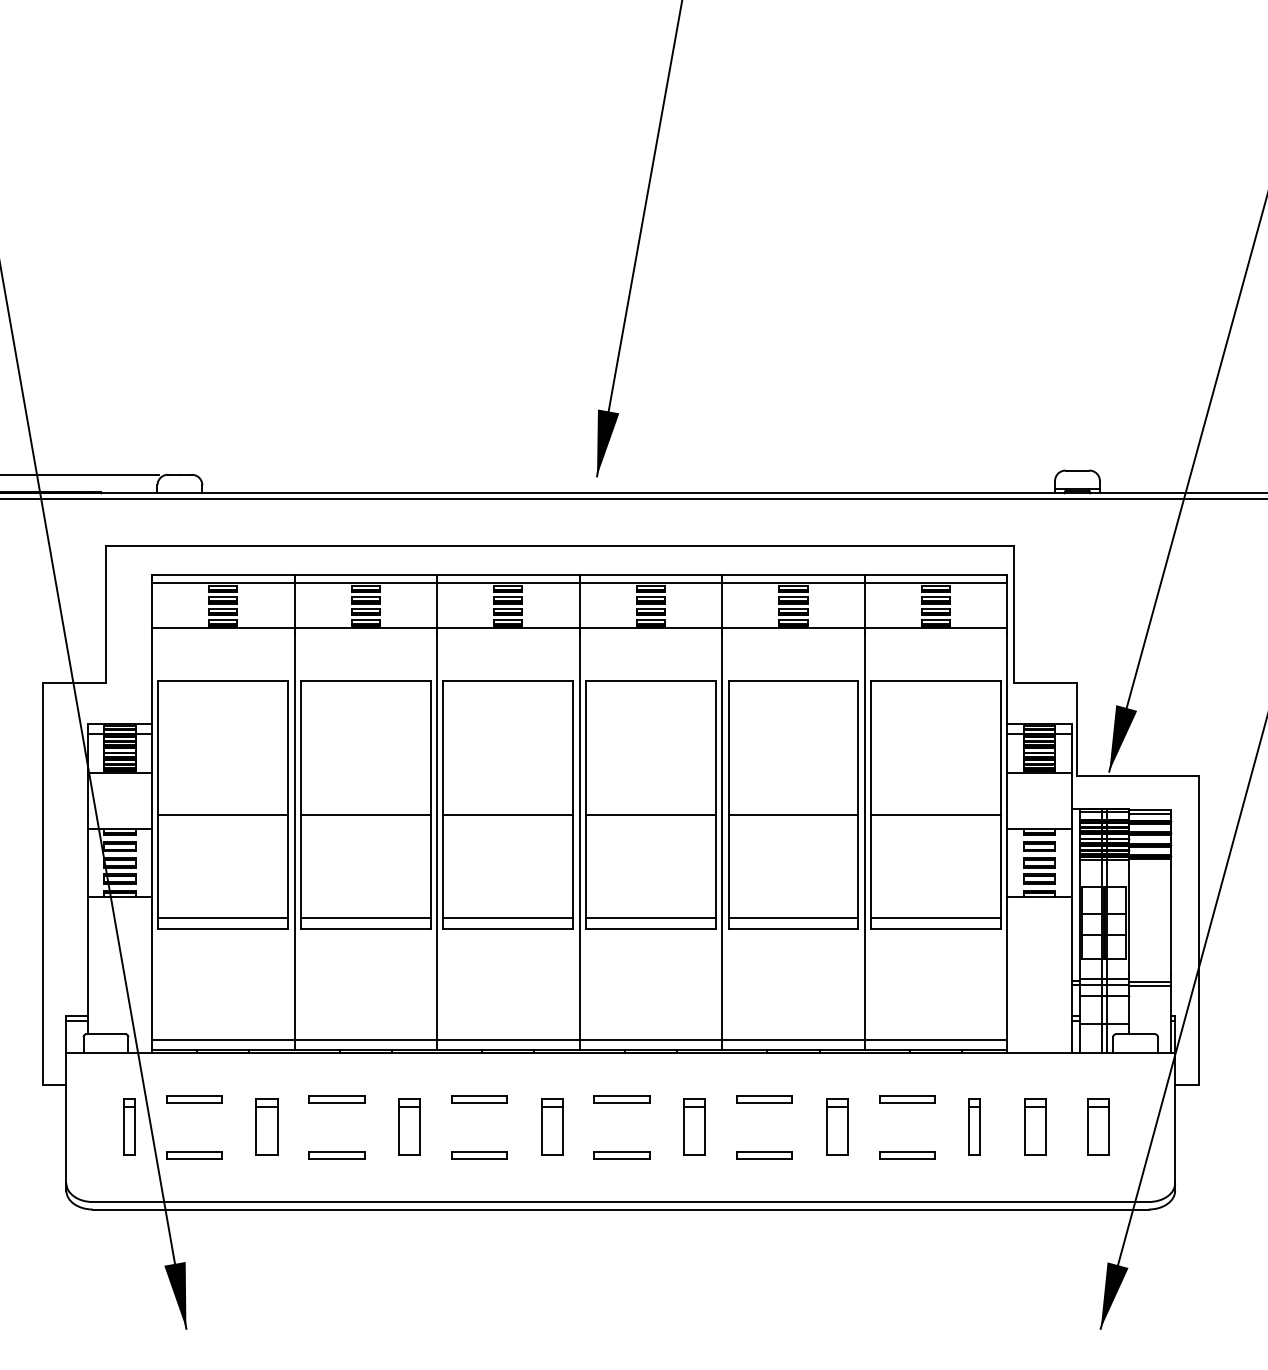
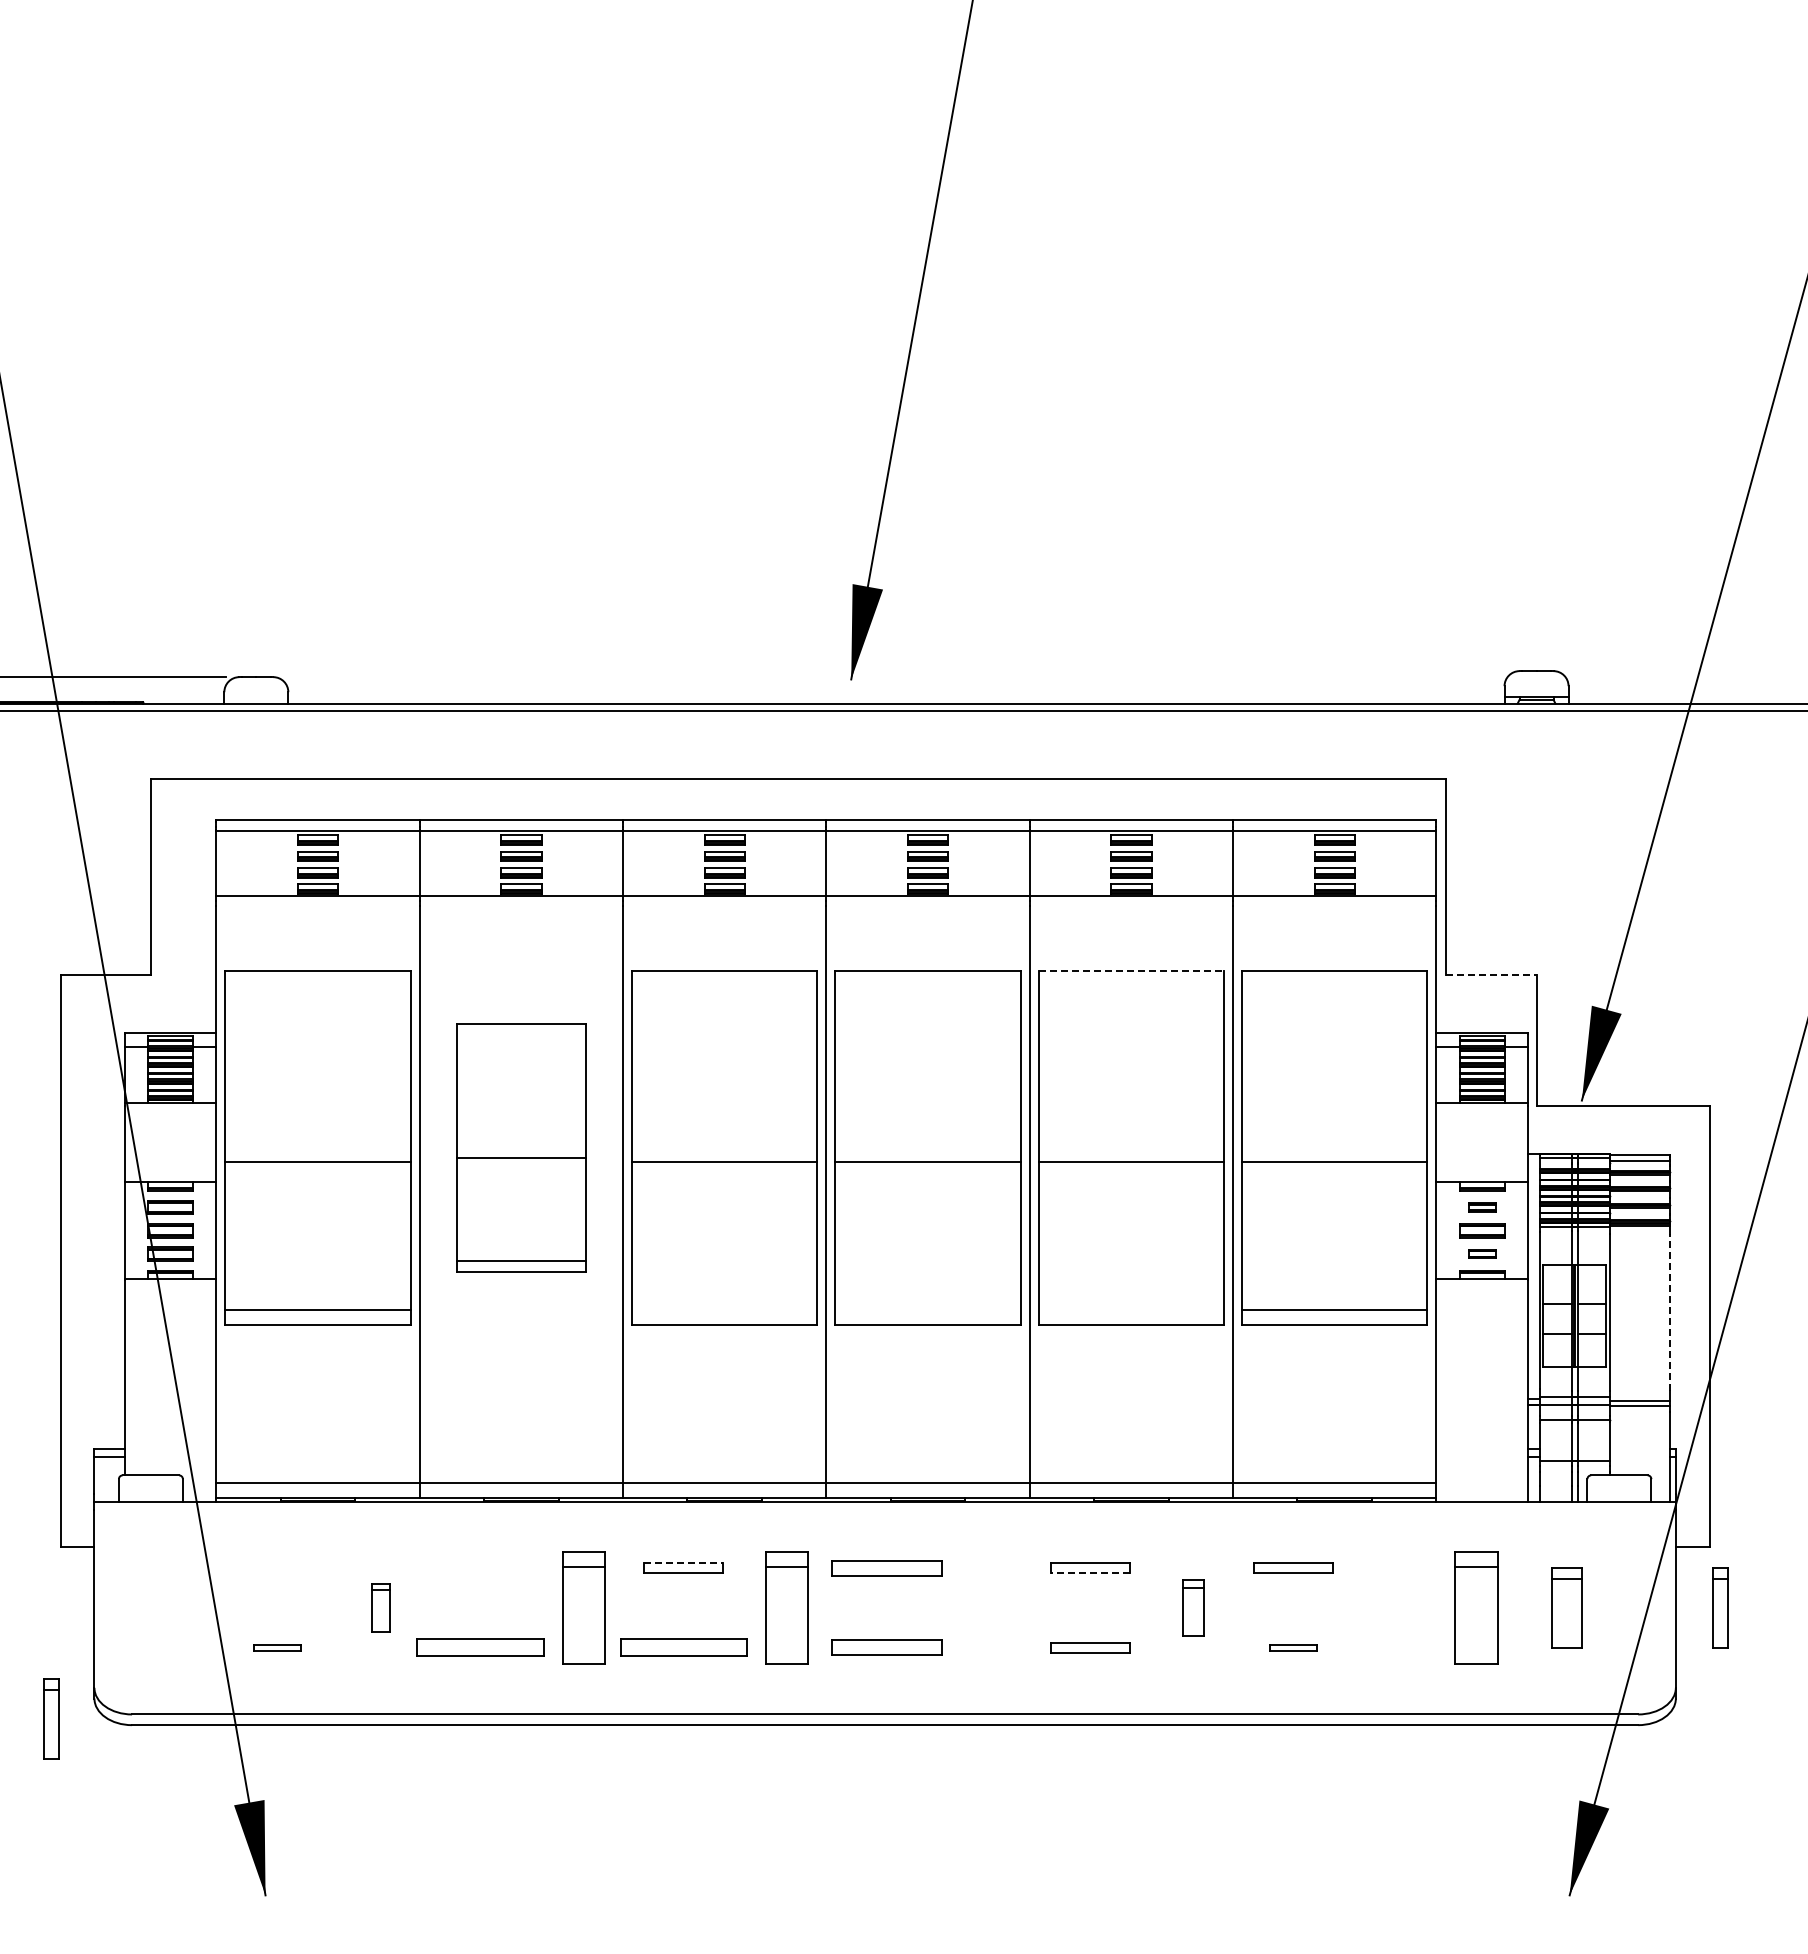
line: (793, 680) -> (1131, 970), solid -> dashed
line: (1045, 683) -> (1491, 974), solid -> dashed
part: (365, 804) -> (521, 1147), size x0.7
part: (1039, 846) -> (1482, 1207), size x0.6
part: (1039, 878) -> (1482, 1253), size x0.6
line: (508, 918) -> (724, 1309), removed
line: (650, 918) -> (927, 1309), removed
line: (793, 918) -> (1131, 1309), removed
line: (1171, 920) -> (1670, 1312), solid -> dashed
line: (479, 1095) -> (683, 1562), solid -> dashed
part: (194, 1098) -> (277, 1567), removed
part: (337, 1098) -> (480, 1567), removed
part: (622, 1098) -> (887, 1567), size x1.4
line: (764, 1103) -> (1090, 1573), solid -> dashed
part: (129, 1127) -> (51, 1718), moved
part: (266, 1127) -> (380, 1607), size x0.6
part: (409, 1127) -> (583, 1607), size x1.4
part: (551, 1127) -> (786, 1607), size x1.4
part: (694, 1127) -> (990, 1607), removed
part: (836, 1127) -> (1193, 1607), size x0.7
part: (974, 1127) -> (1720, 1607), moved
part: (1034, 1127) -> (1475, 1607), size x1.4
part: (194, 1155) -> (277, 1647), size x0.6
part: (337, 1155) -> (480, 1647), size x1.6
part: (479, 1155) -> (683, 1647), size x1.6
part: (622, 1155) -> (887, 1647), size x1.4
part: (907, 1155) -> (1293, 1647), size x0.6

